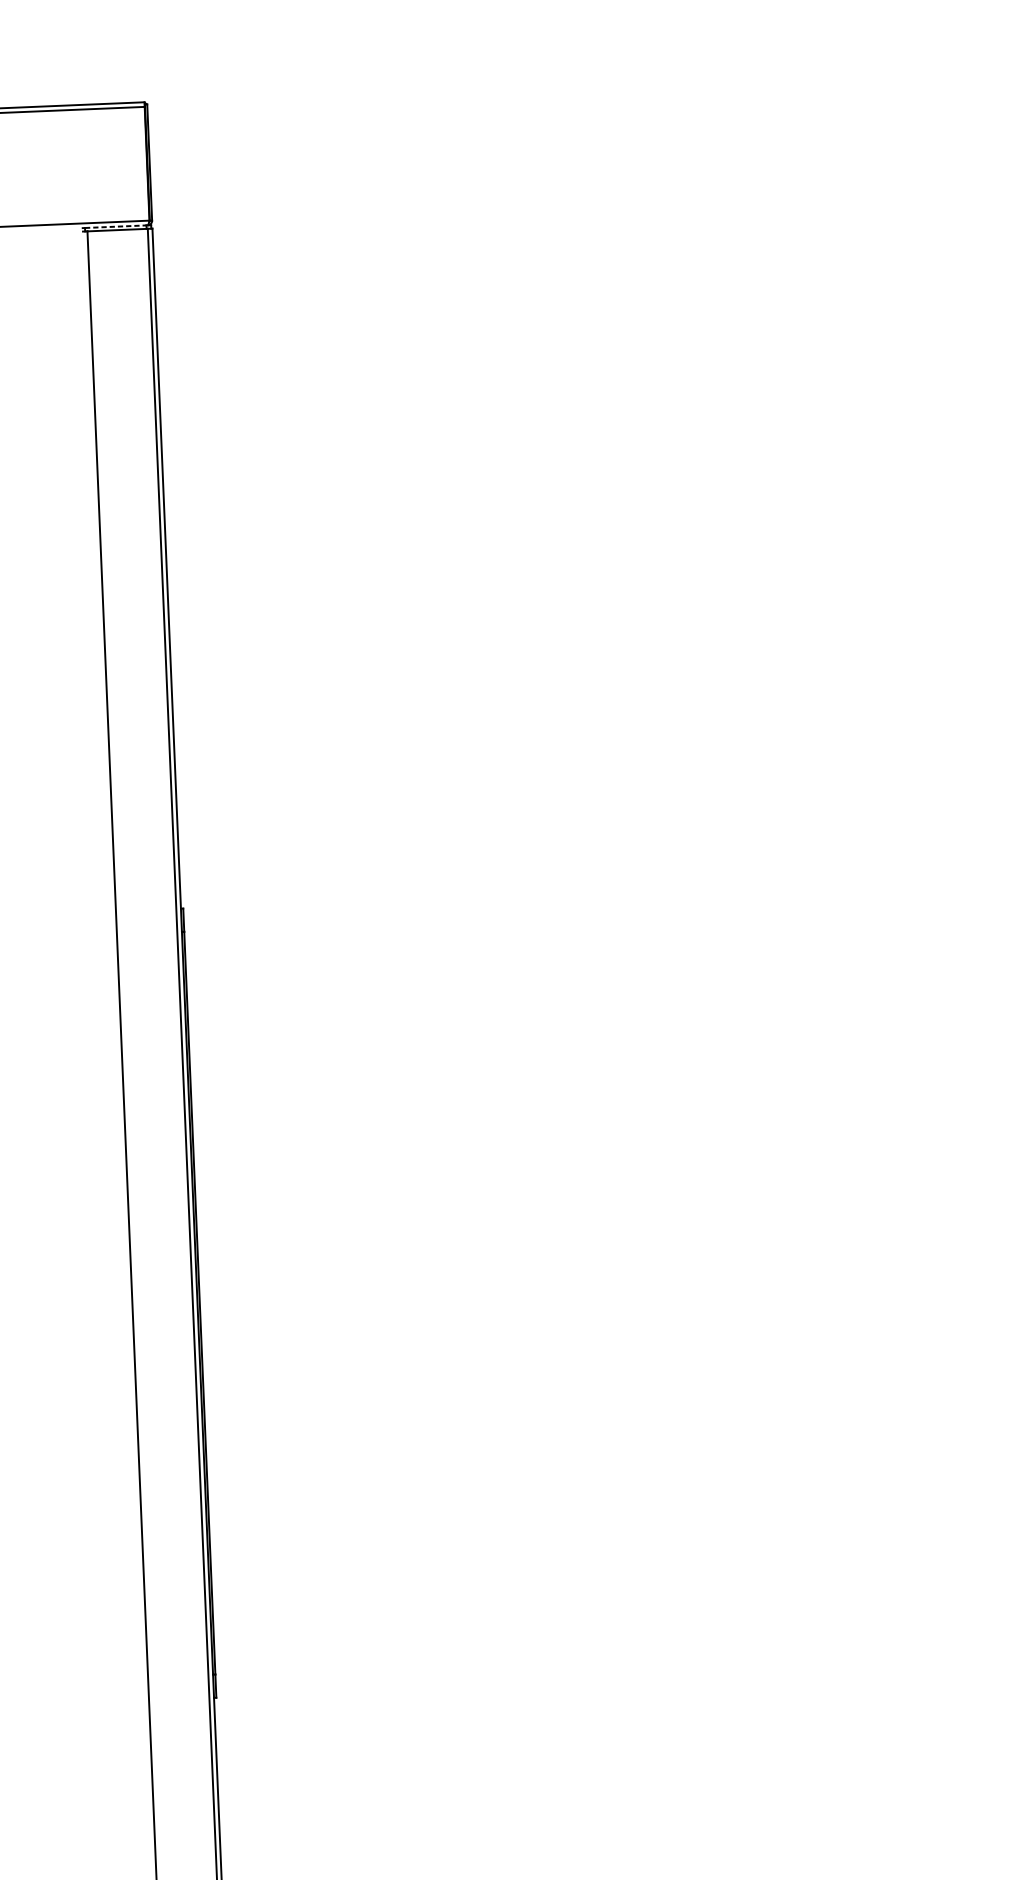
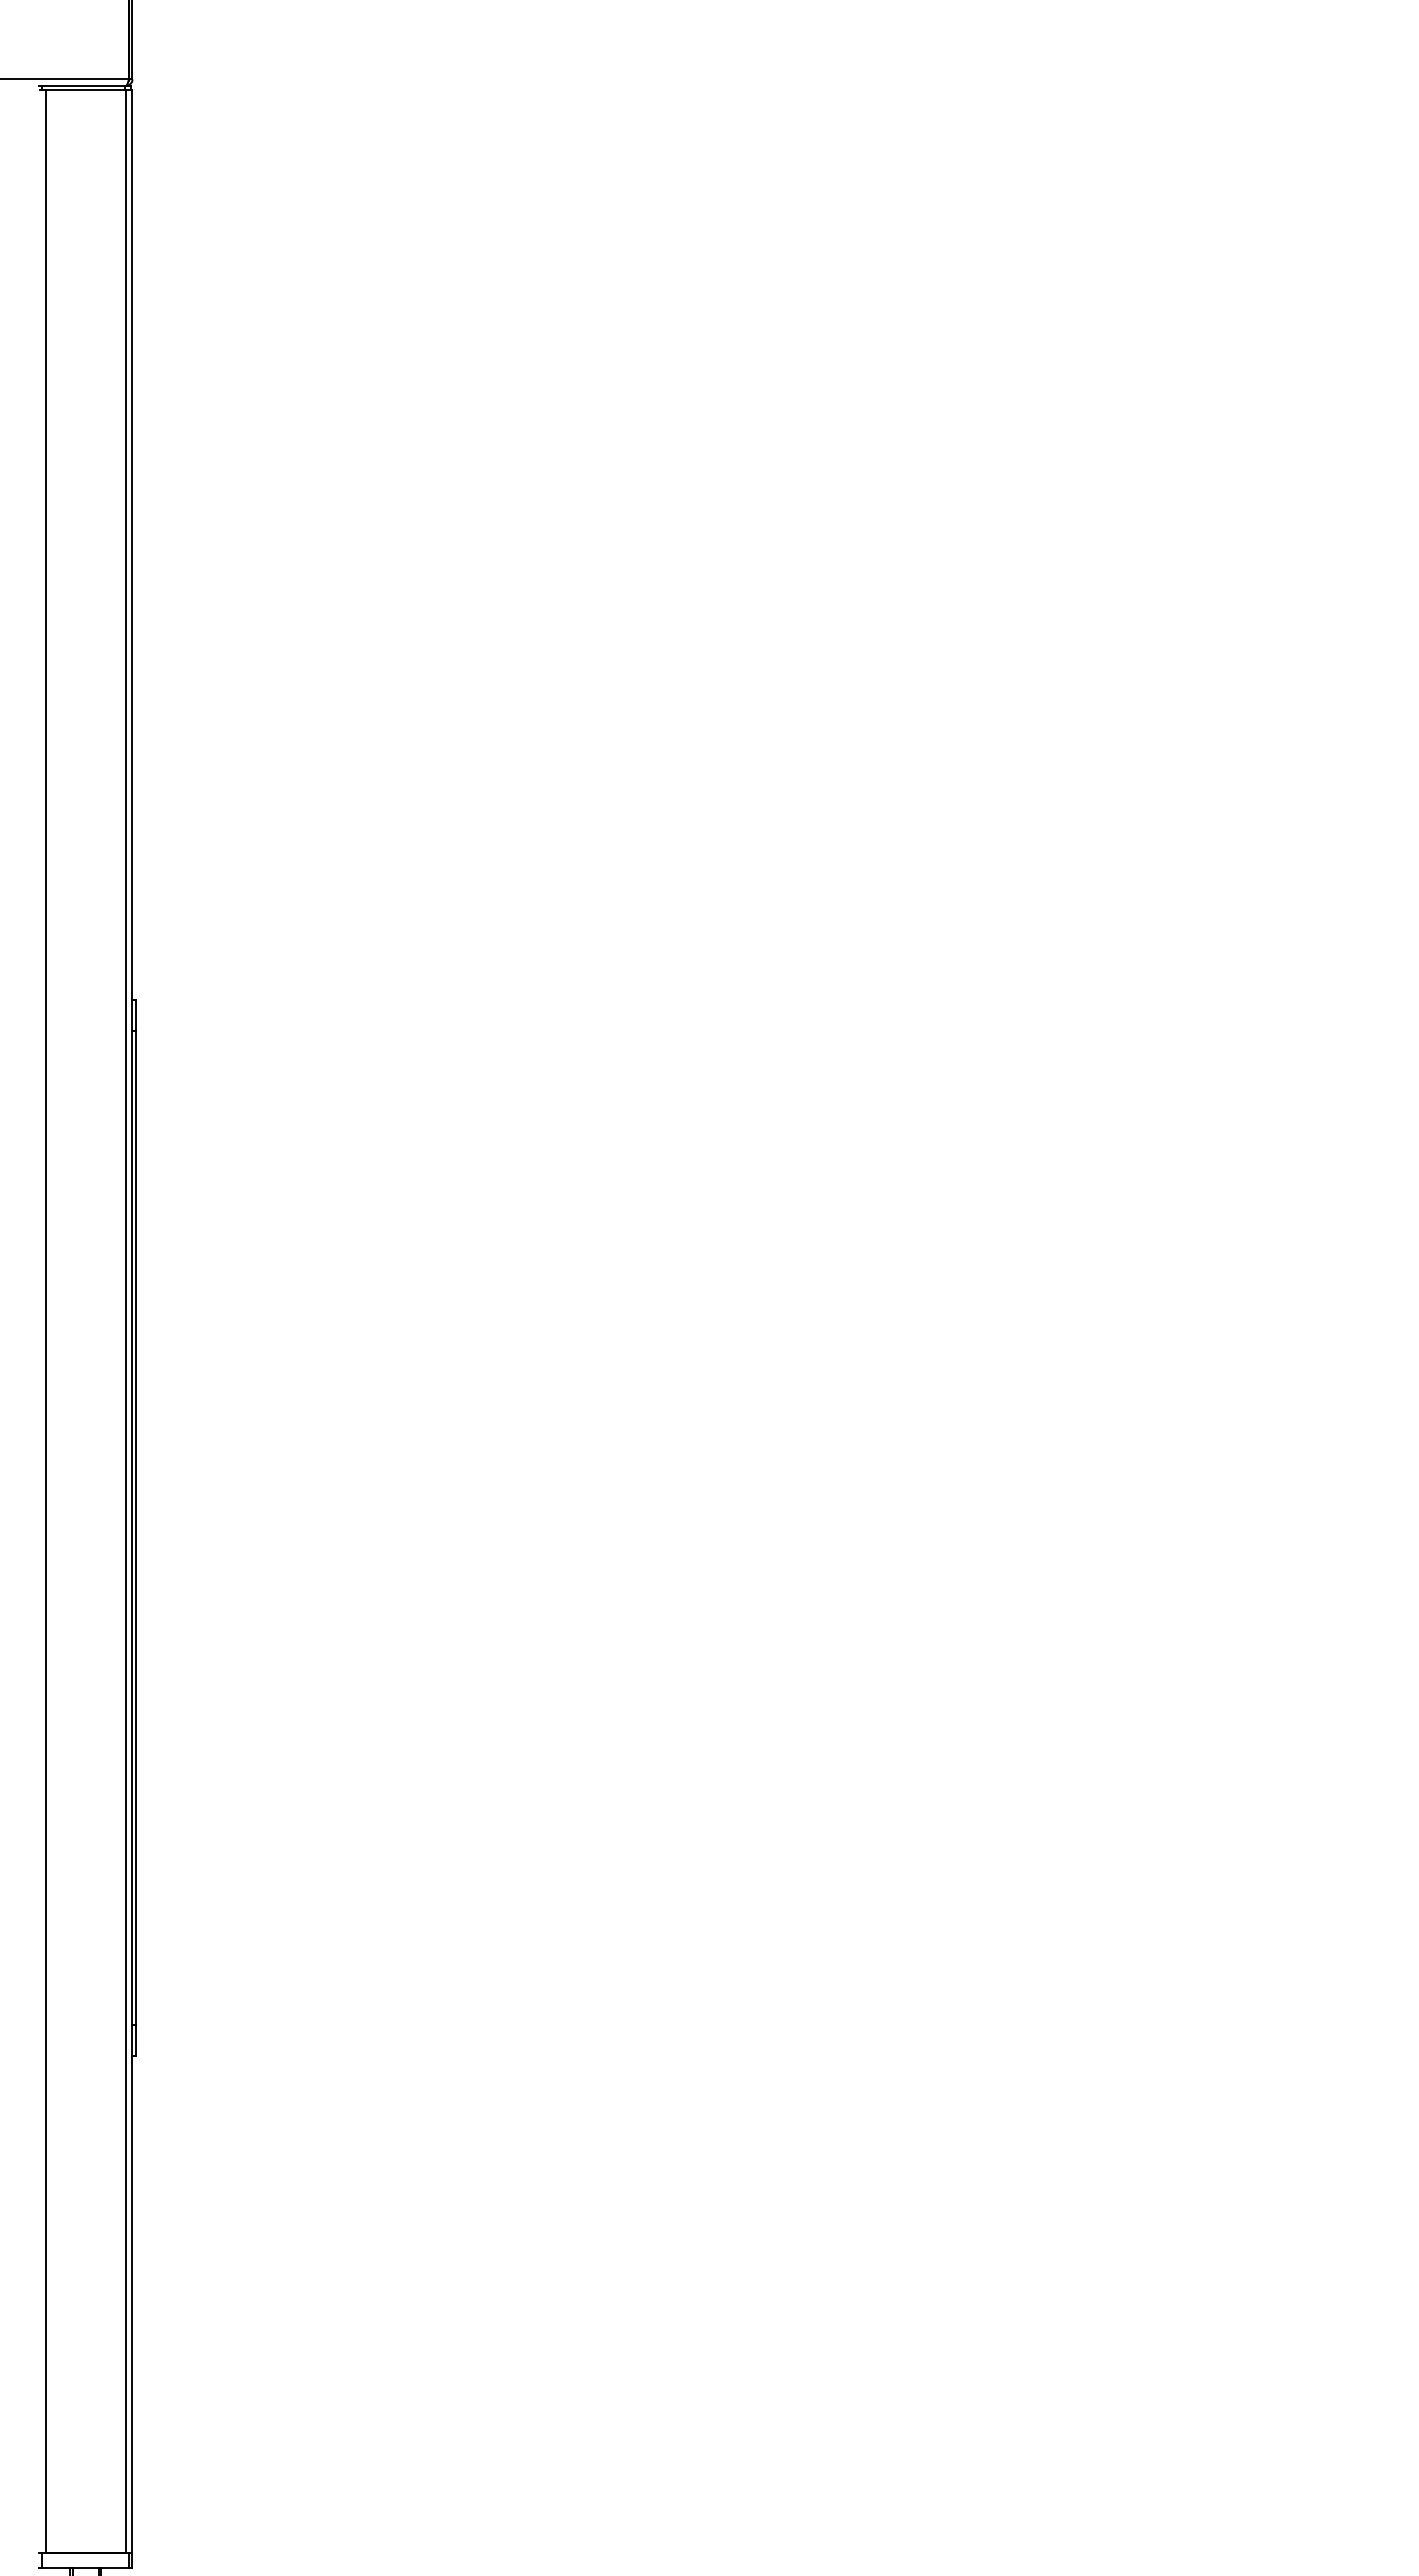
line: (116, 226) -> (84, 85), dashed -> solid

